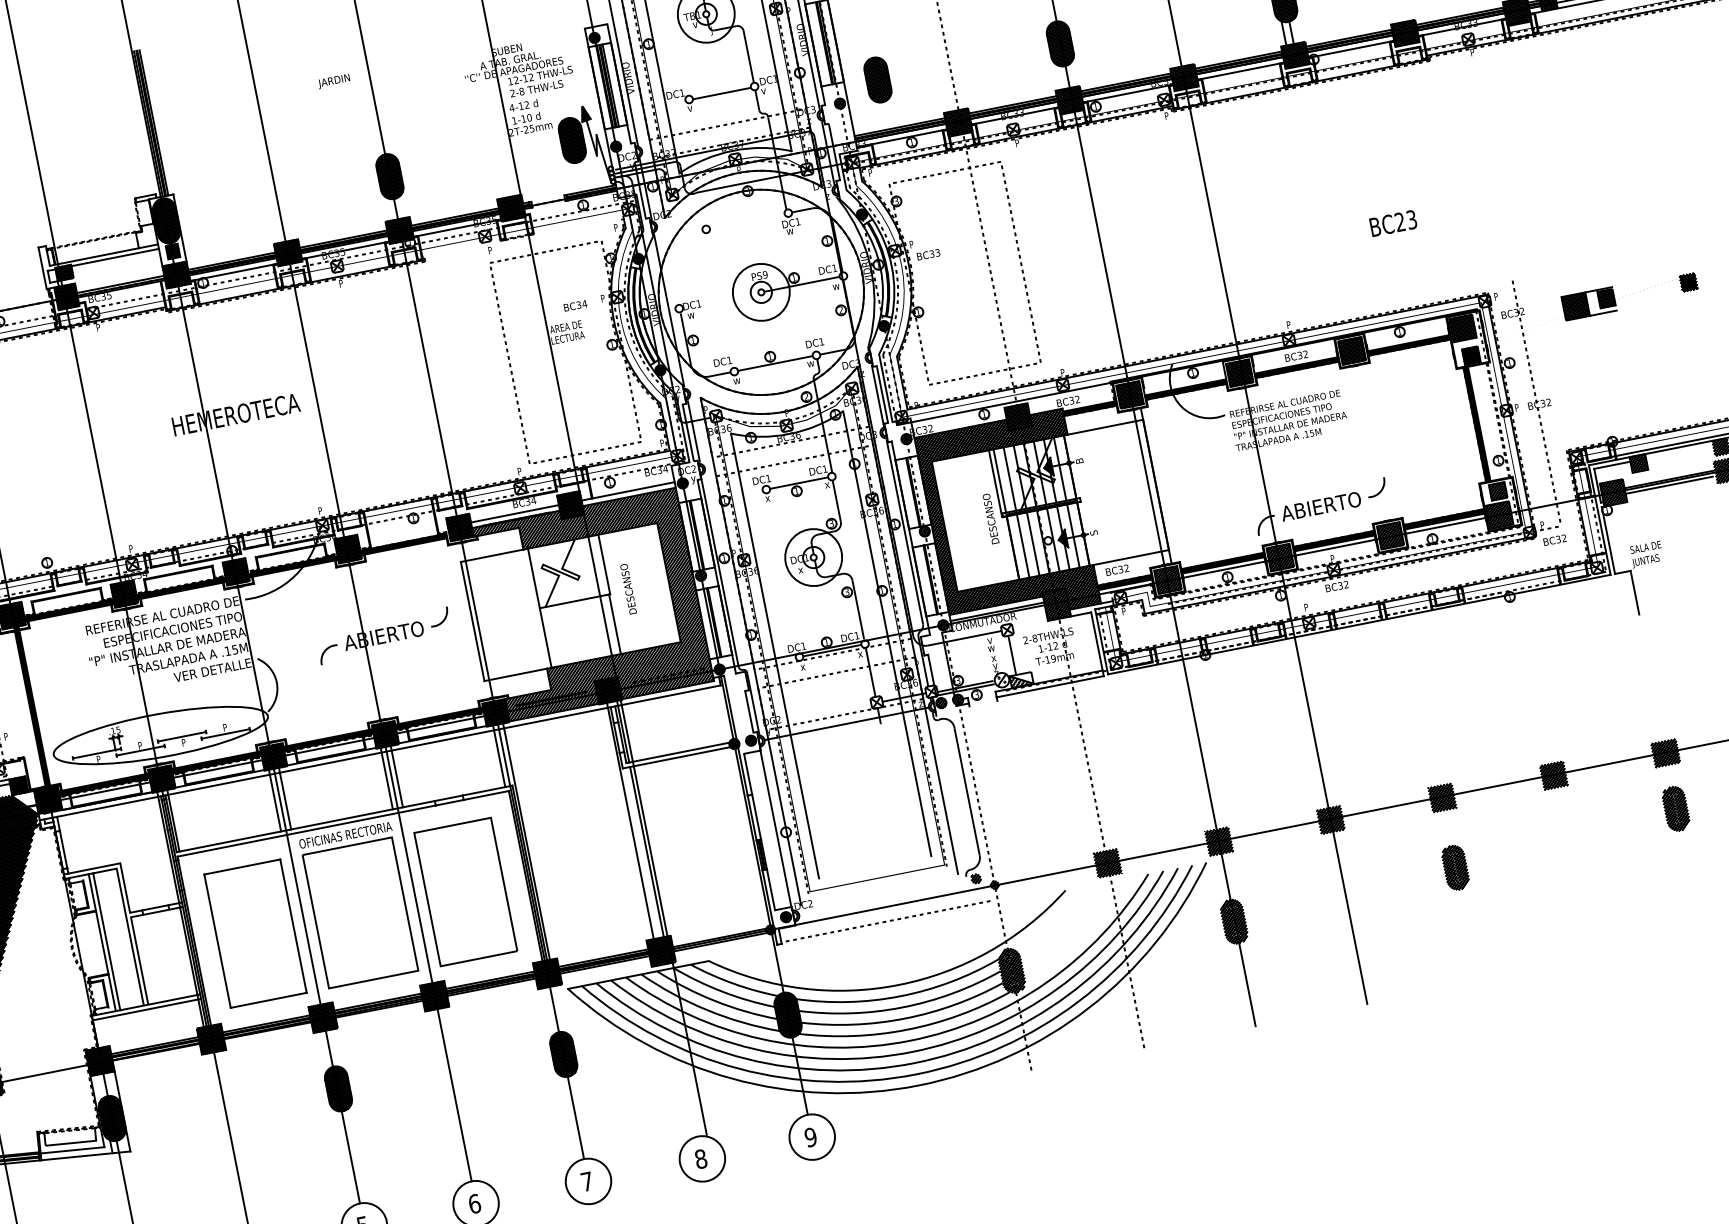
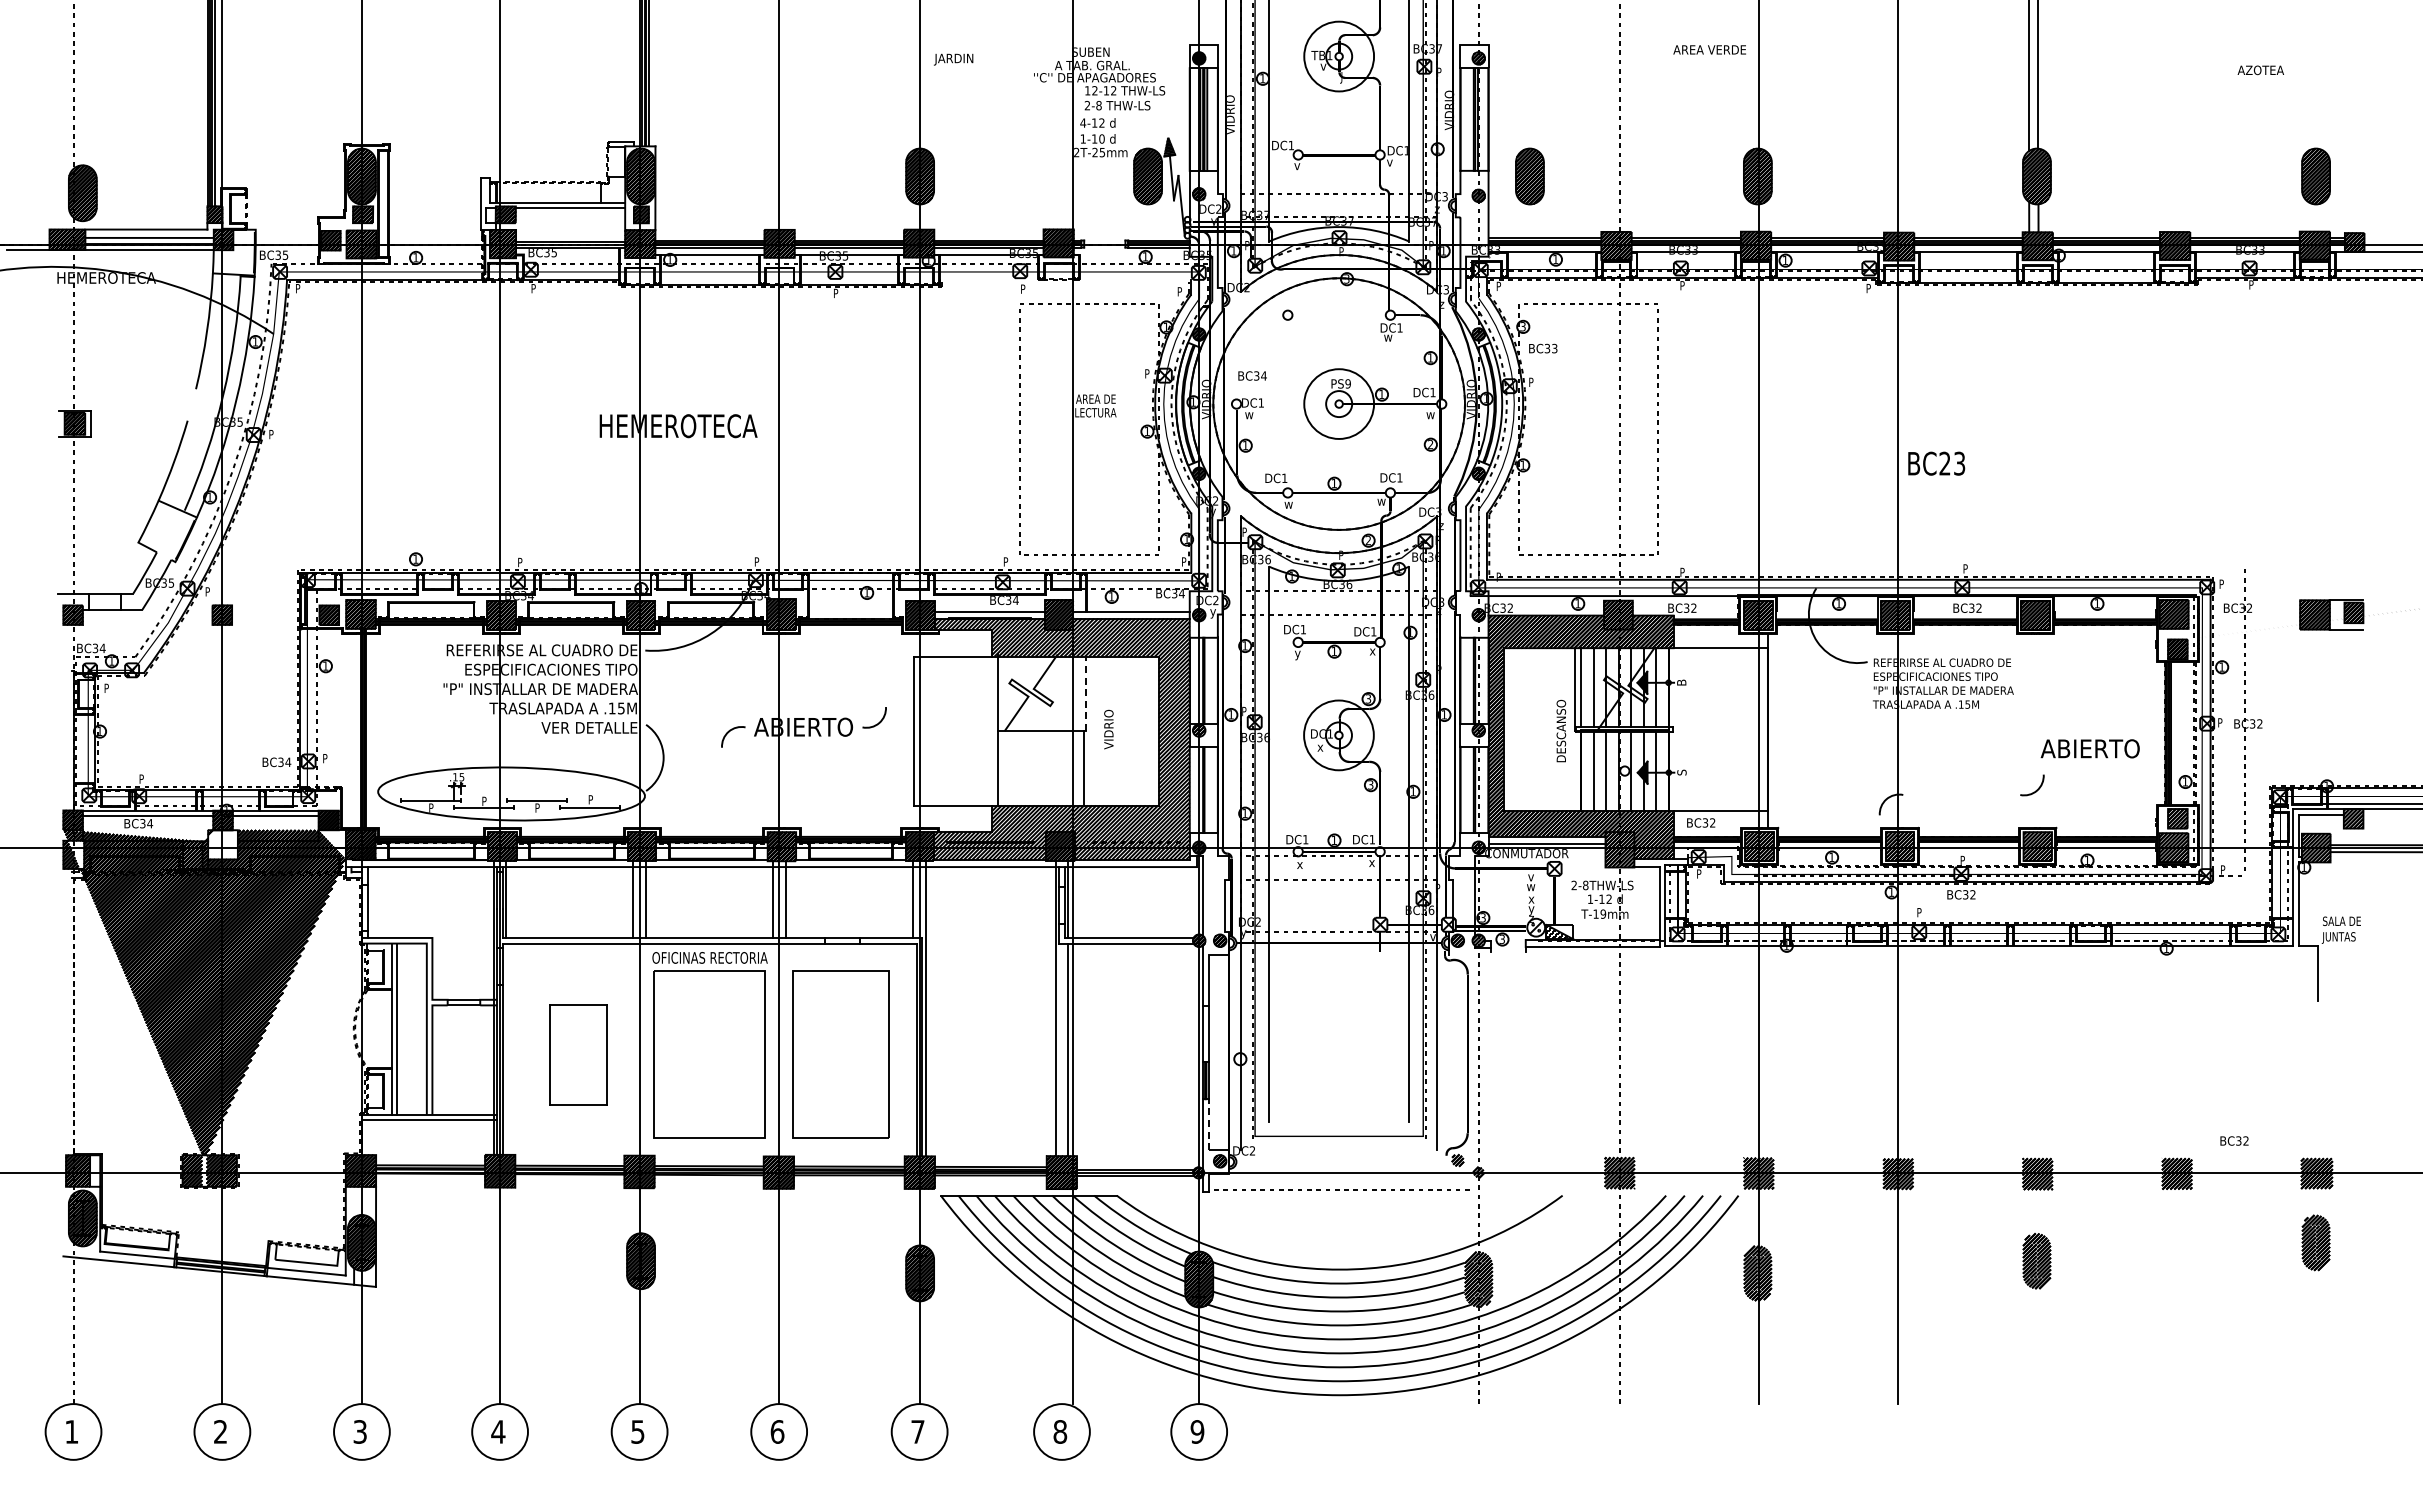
text: (333, 81) -> (953, 59), moved
text: (1393, 223) -> (1936, 463), moved
text: (928, 254) -> (1543, 348), moved
text: (575, 305) -> (1252, 375), moved
text: (767, 500) -> (1297, 655), x -> y
text: (1320, 506) -> (2089, 748), moved
text: (1554, 539) -> (2234, 1140), moved
line: (604, 564) -> (1085, 693), solid -> dashed
text: (628, 589) -> (1108, 729), DESCANSO -> VIDRIO
text: (920, 704) -> (1432, 937), z -> v
line: (770, 889) -> (1208, 1124), solid -> dashed
part: (255, 933) -> (578, 1054), size x0.6

